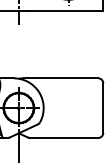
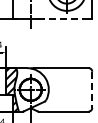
line: (63, 11) -> (63, 19), solid -> dashed
line: (103, 109) -> (92, 90), solid -> dashed

